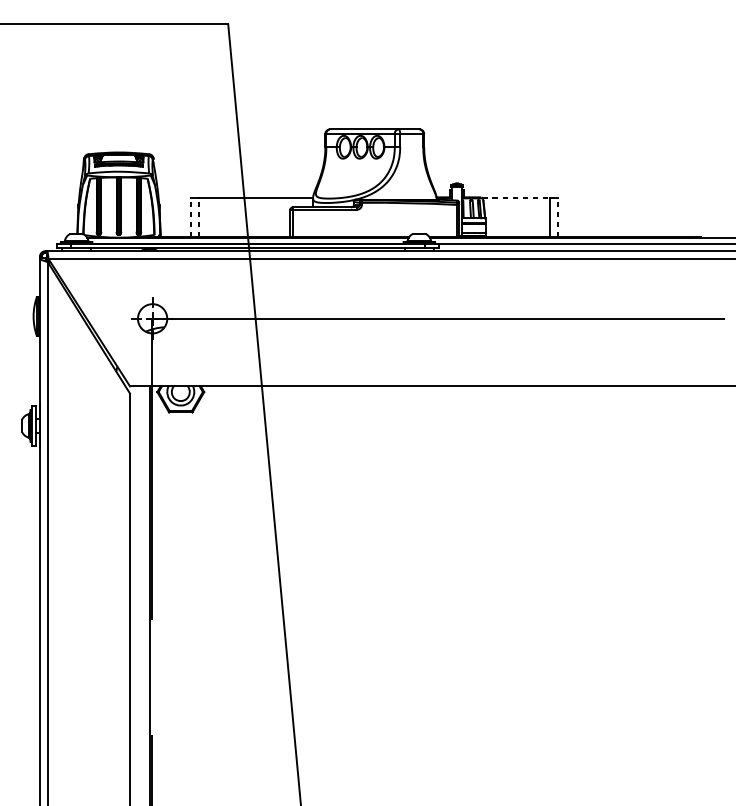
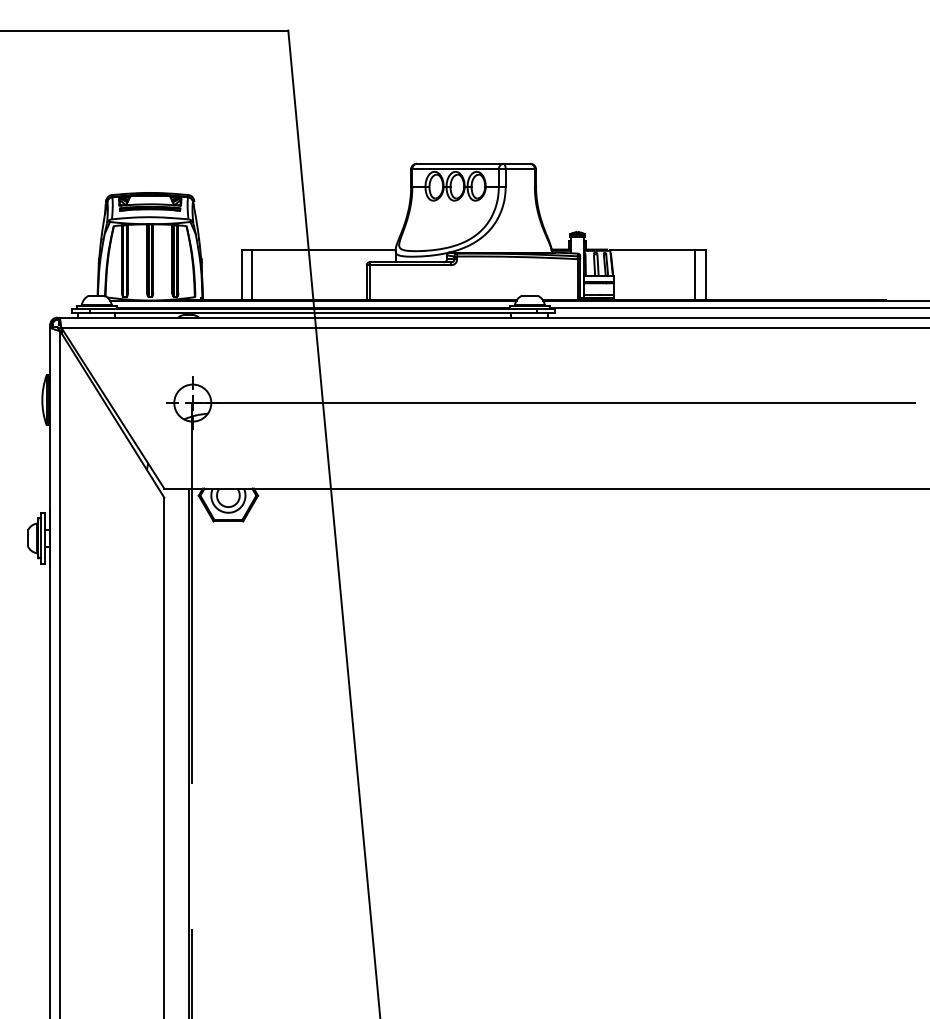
line: (516, 198) -> (652, 250), dashed -> solid
line: (191, 217) -> (241, 274), dashed -> solid
line: (199, 217) -> (251, 274), dashed -> solid
line: (558, 217) -> (705, 274), dashed -> solid

